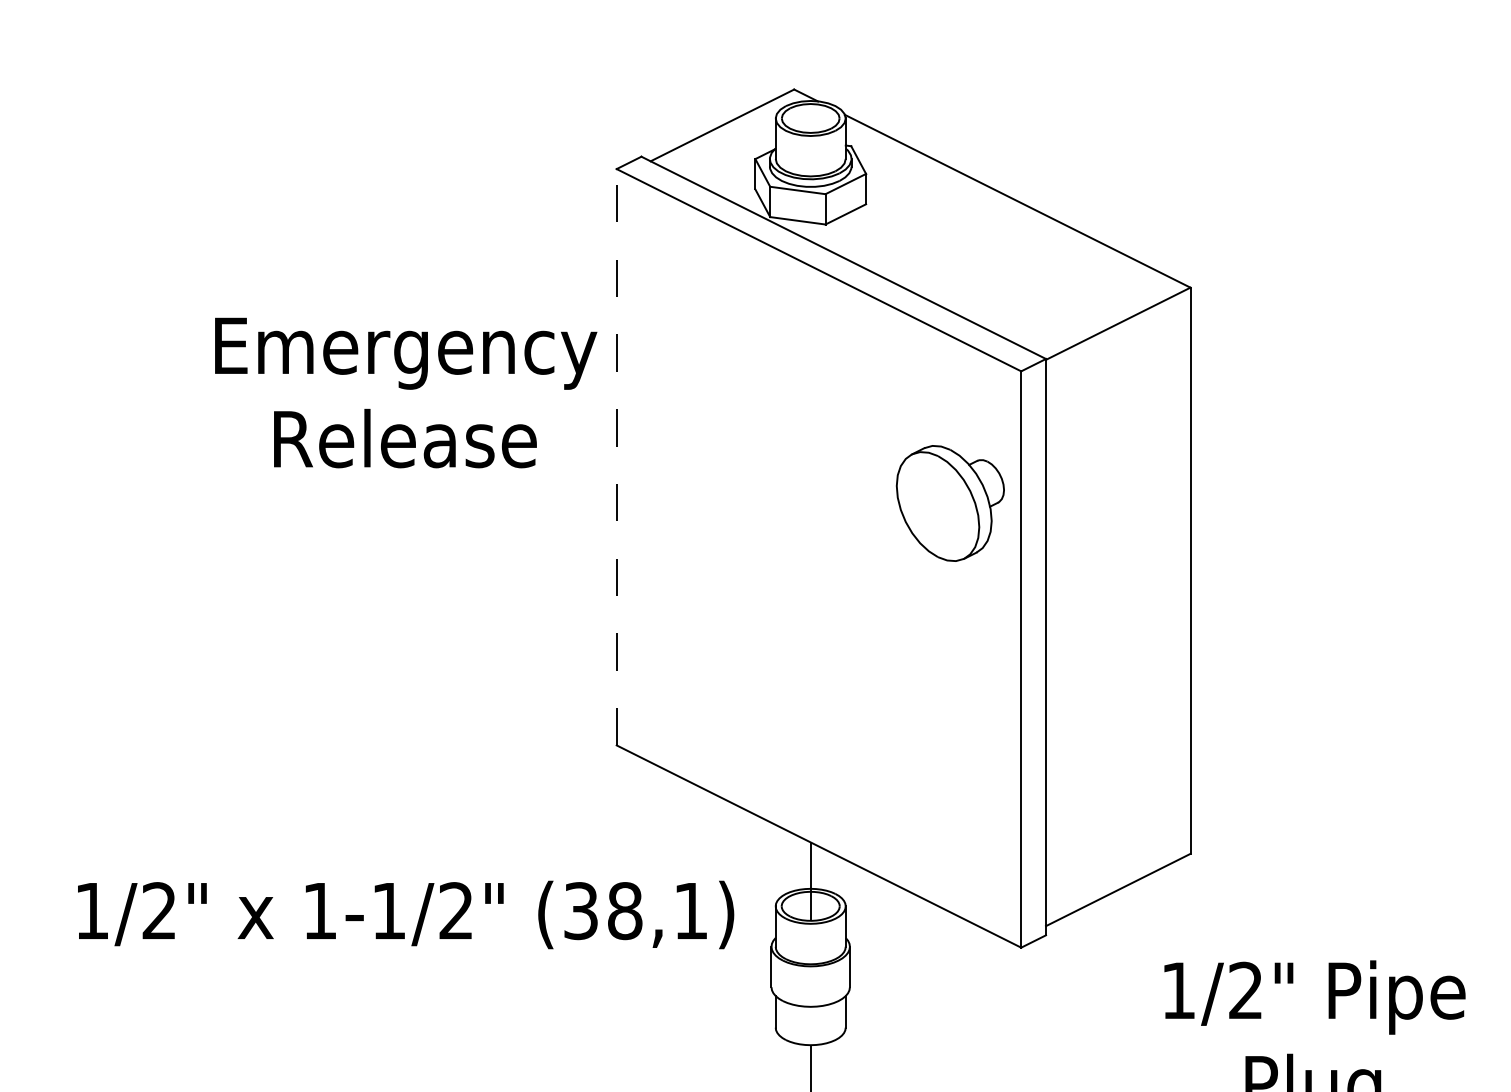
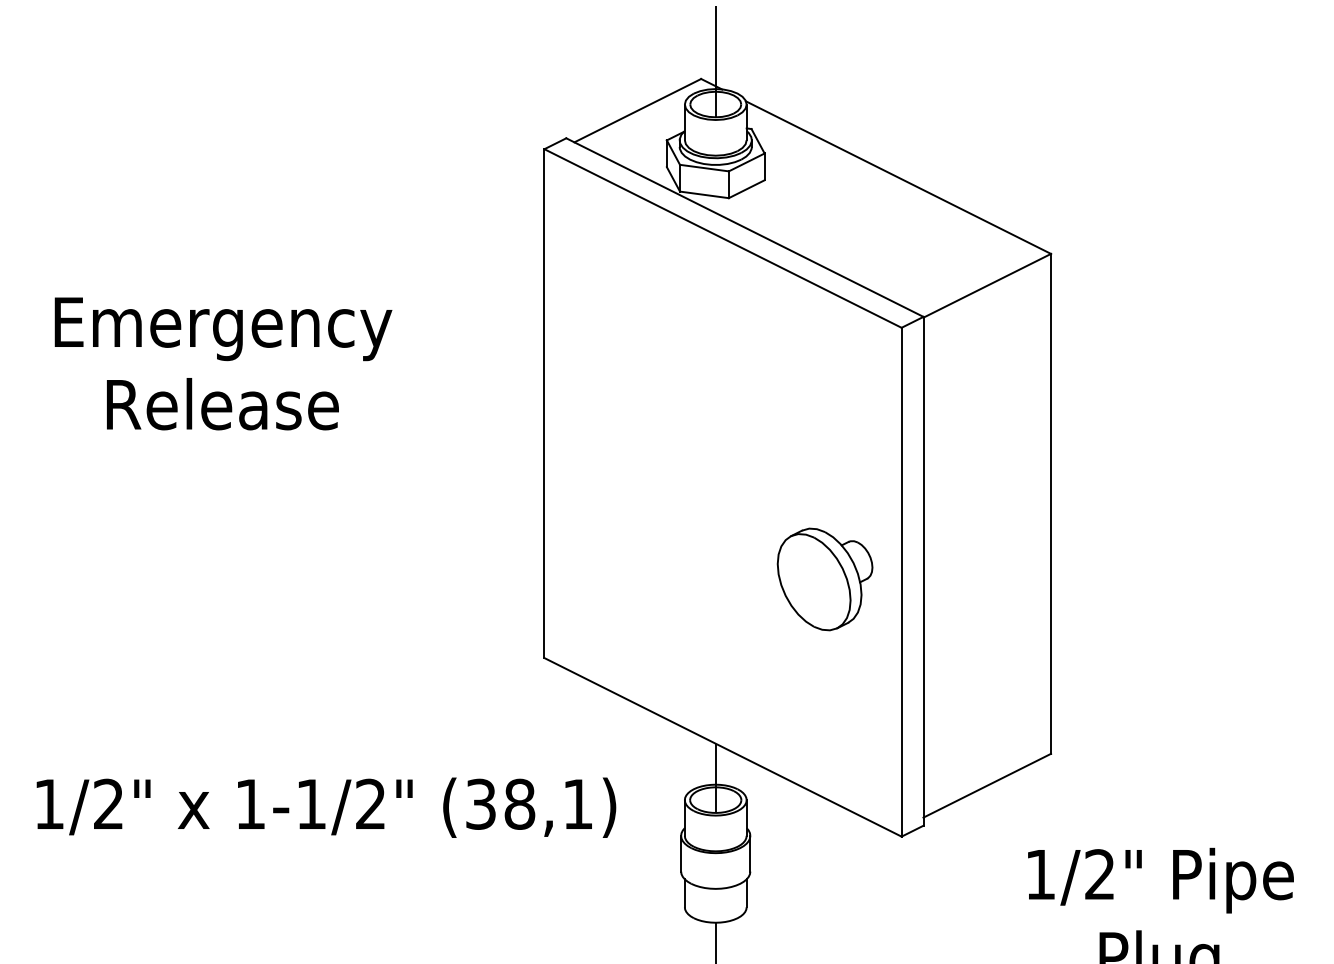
line: (810, 69) -> (715, 61), added
text: (406, 392) -> (223, 363), moved
line: (616, 457) -> (544, 403), dashed -> solid
part: (949, 503) -> (824, 579), moved
text: (406, 914) -> (326, 807), moved

